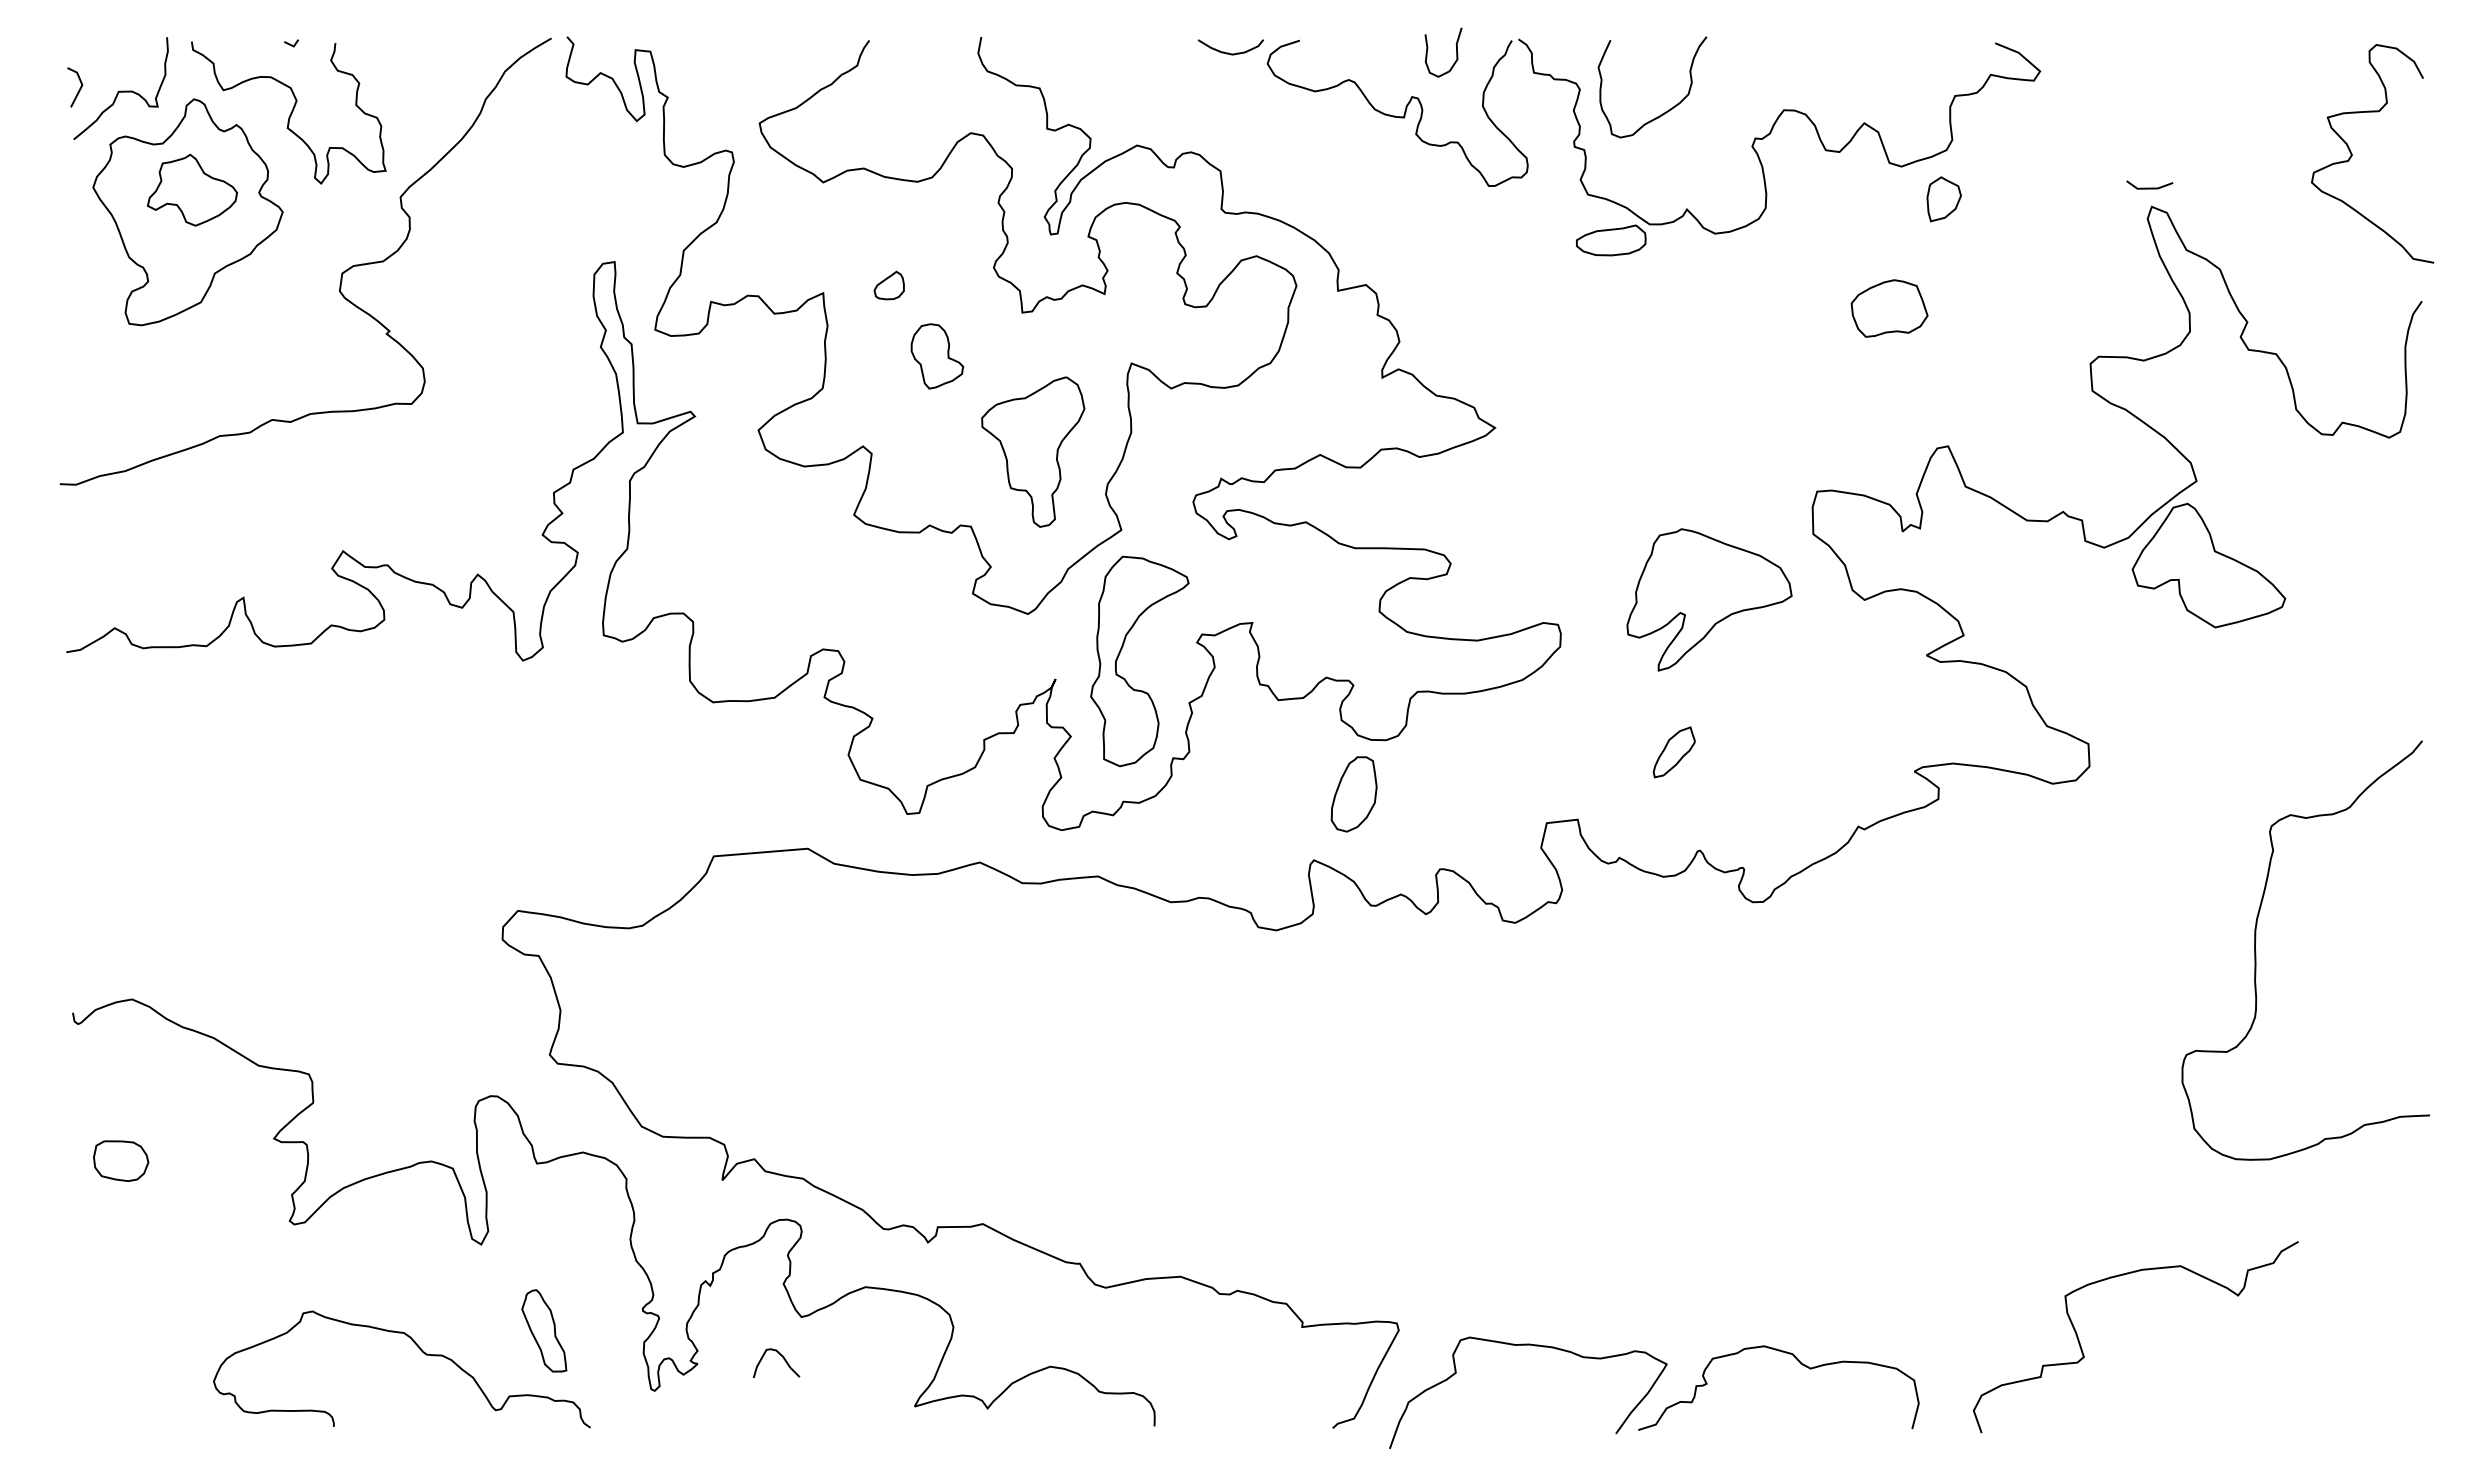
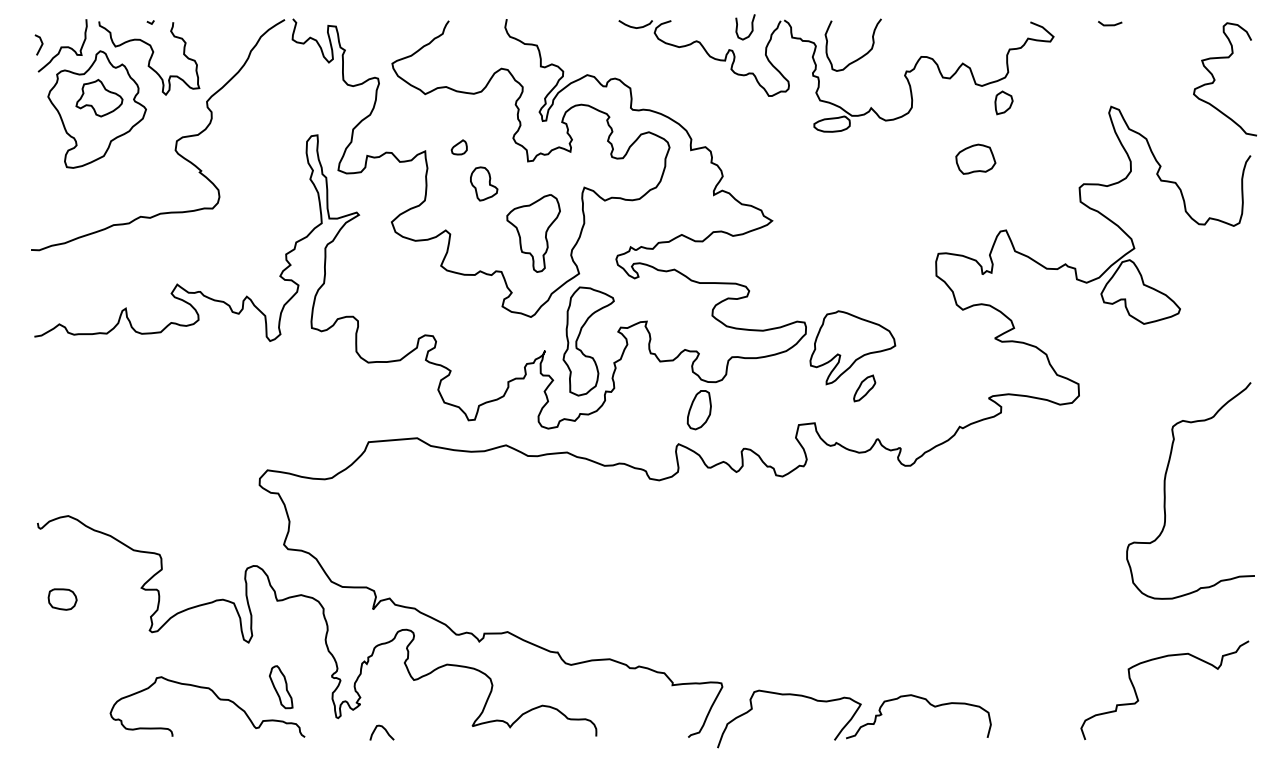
line: (2150, 186) -> (1110, 24), moved
part: (1708, 599) -> (852, 347), moved
curve: (2084, 1350) -> (1138, 697), moved
curve: (779, 1356) -> (383, 729), moved

